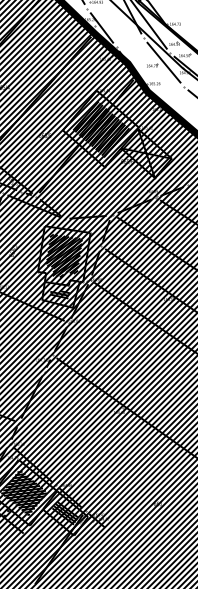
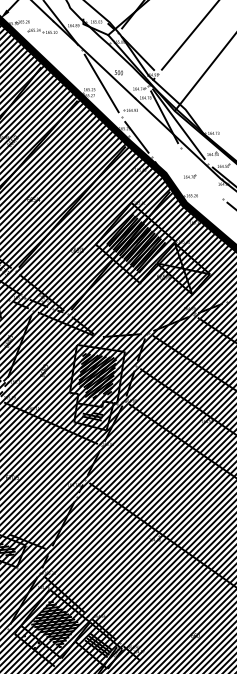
line: (163, 62) -> (201, 173), removed

